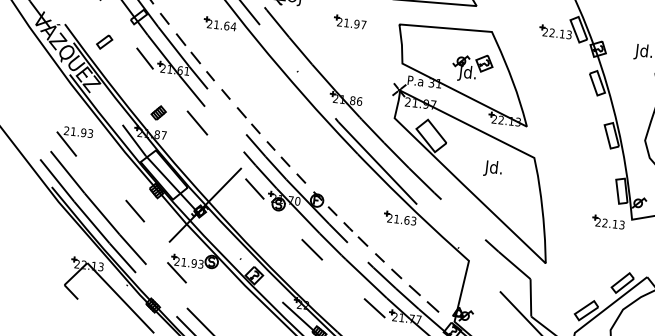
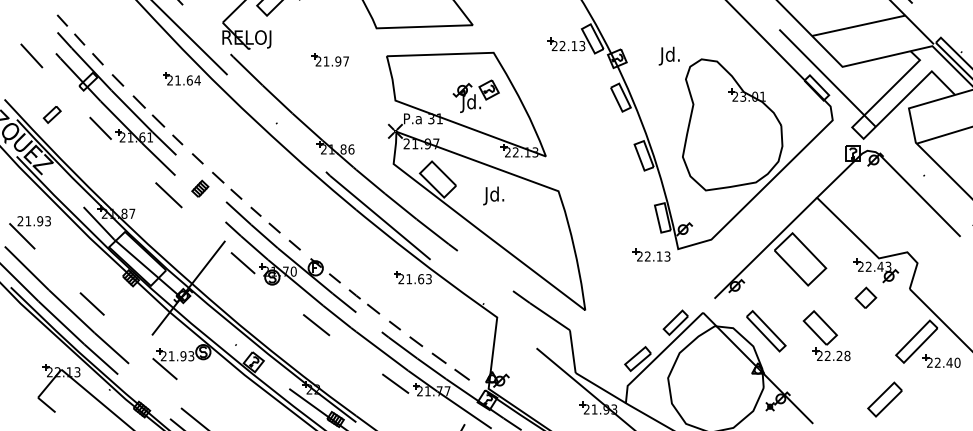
part: (158, 112) -> (200, 188), moved
text: (492, 168) -> (493, 195), moved
line: (134, 210) -> (91, 303), moved

